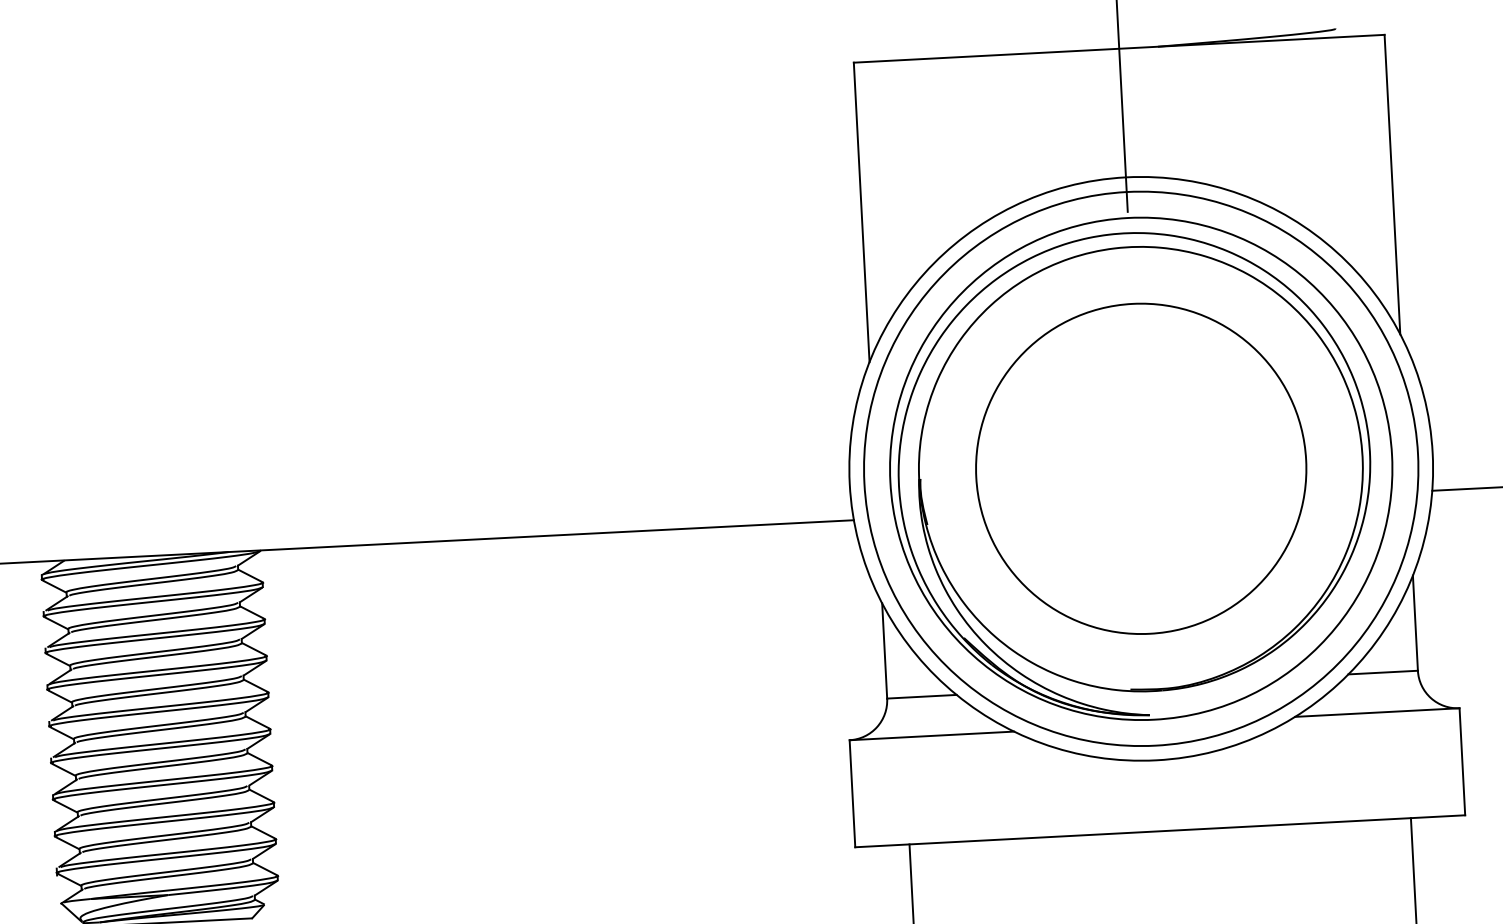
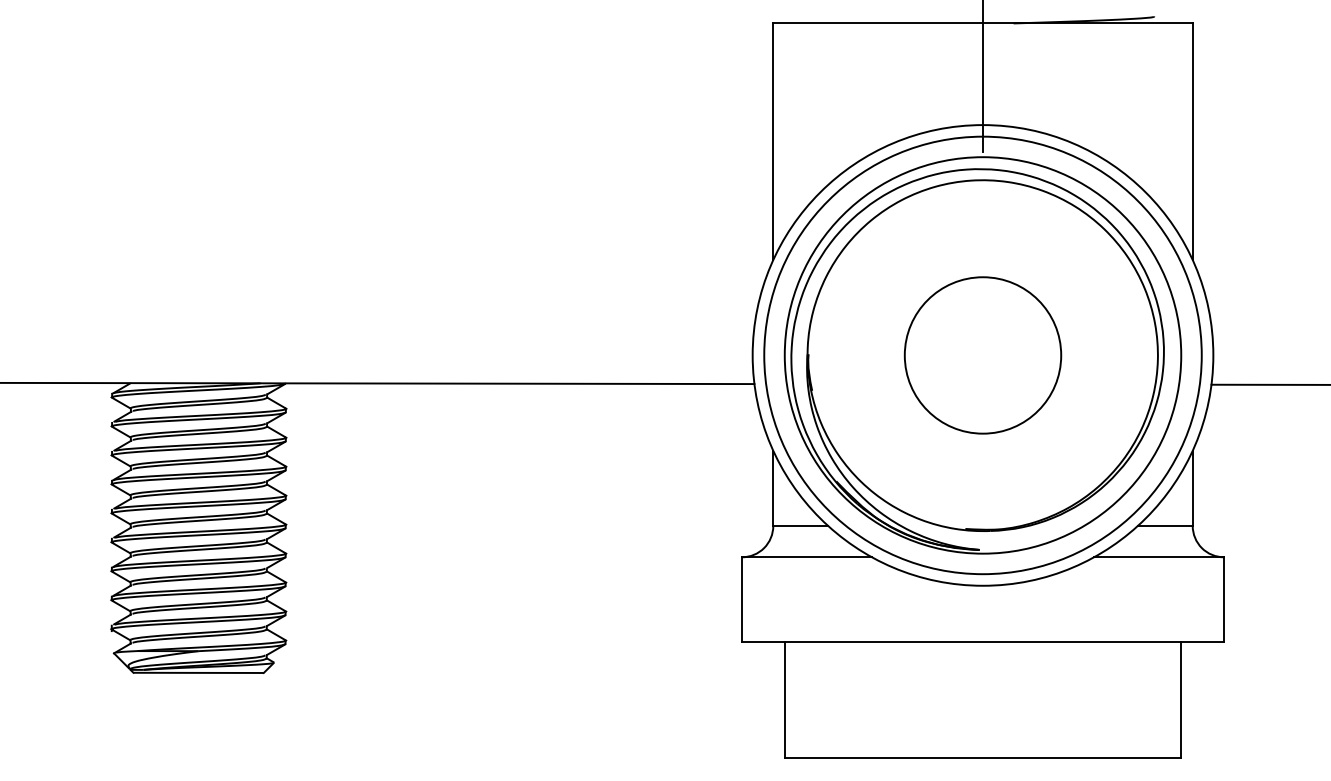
circle: (1140, 468) -> (982, 355), size x0.6

